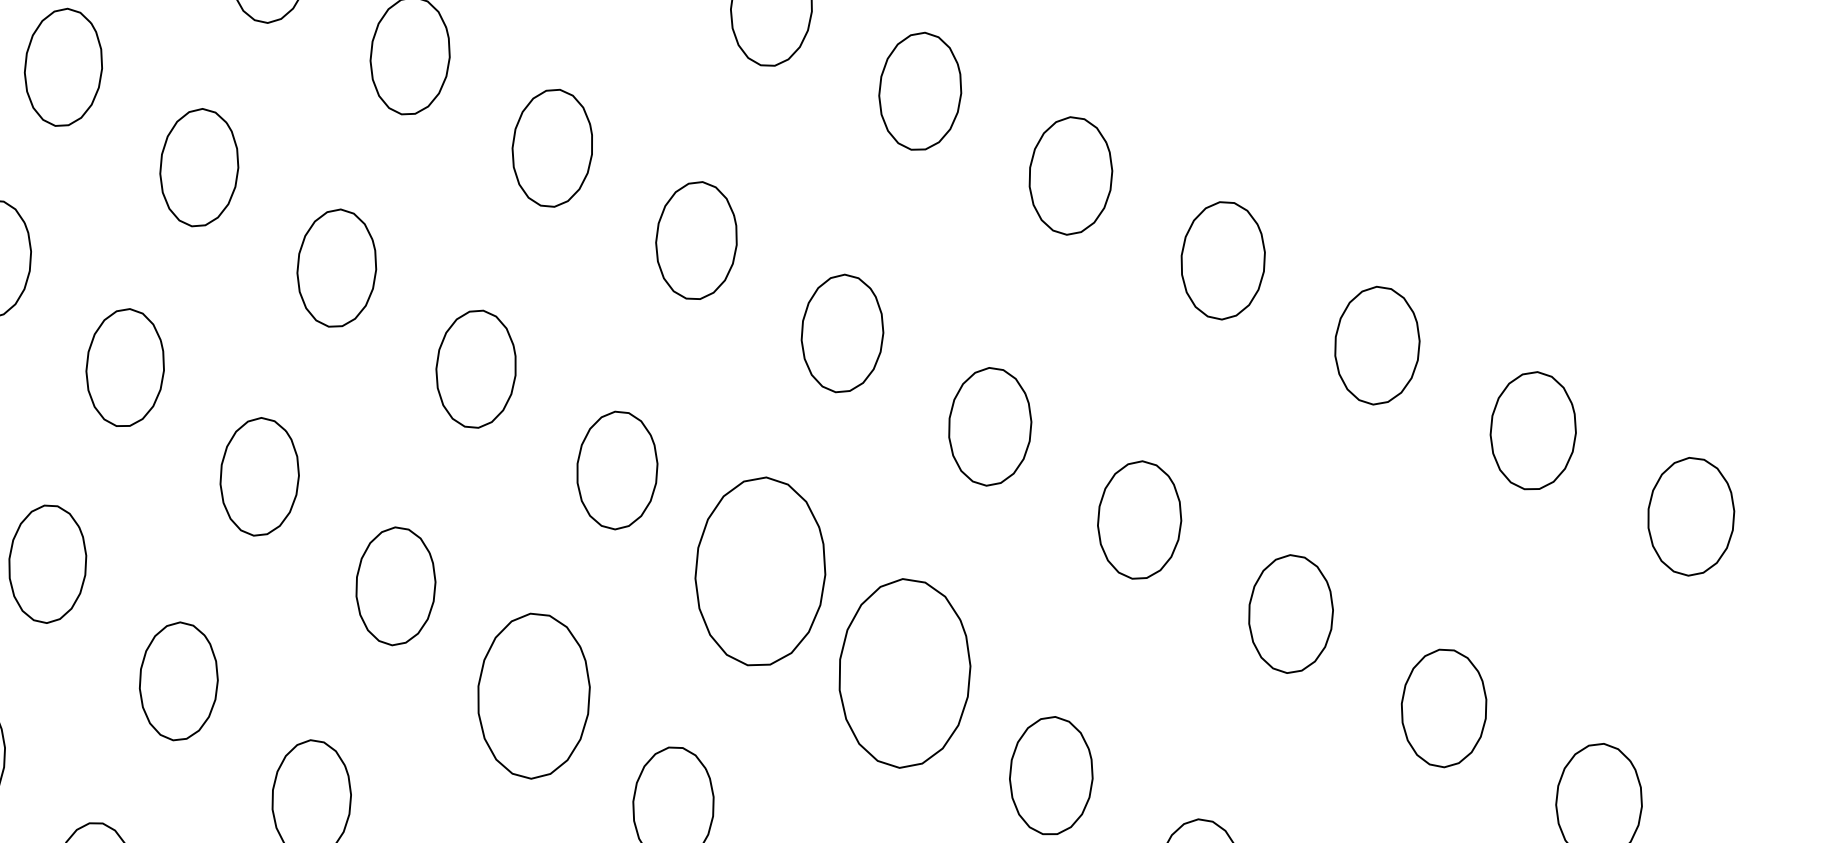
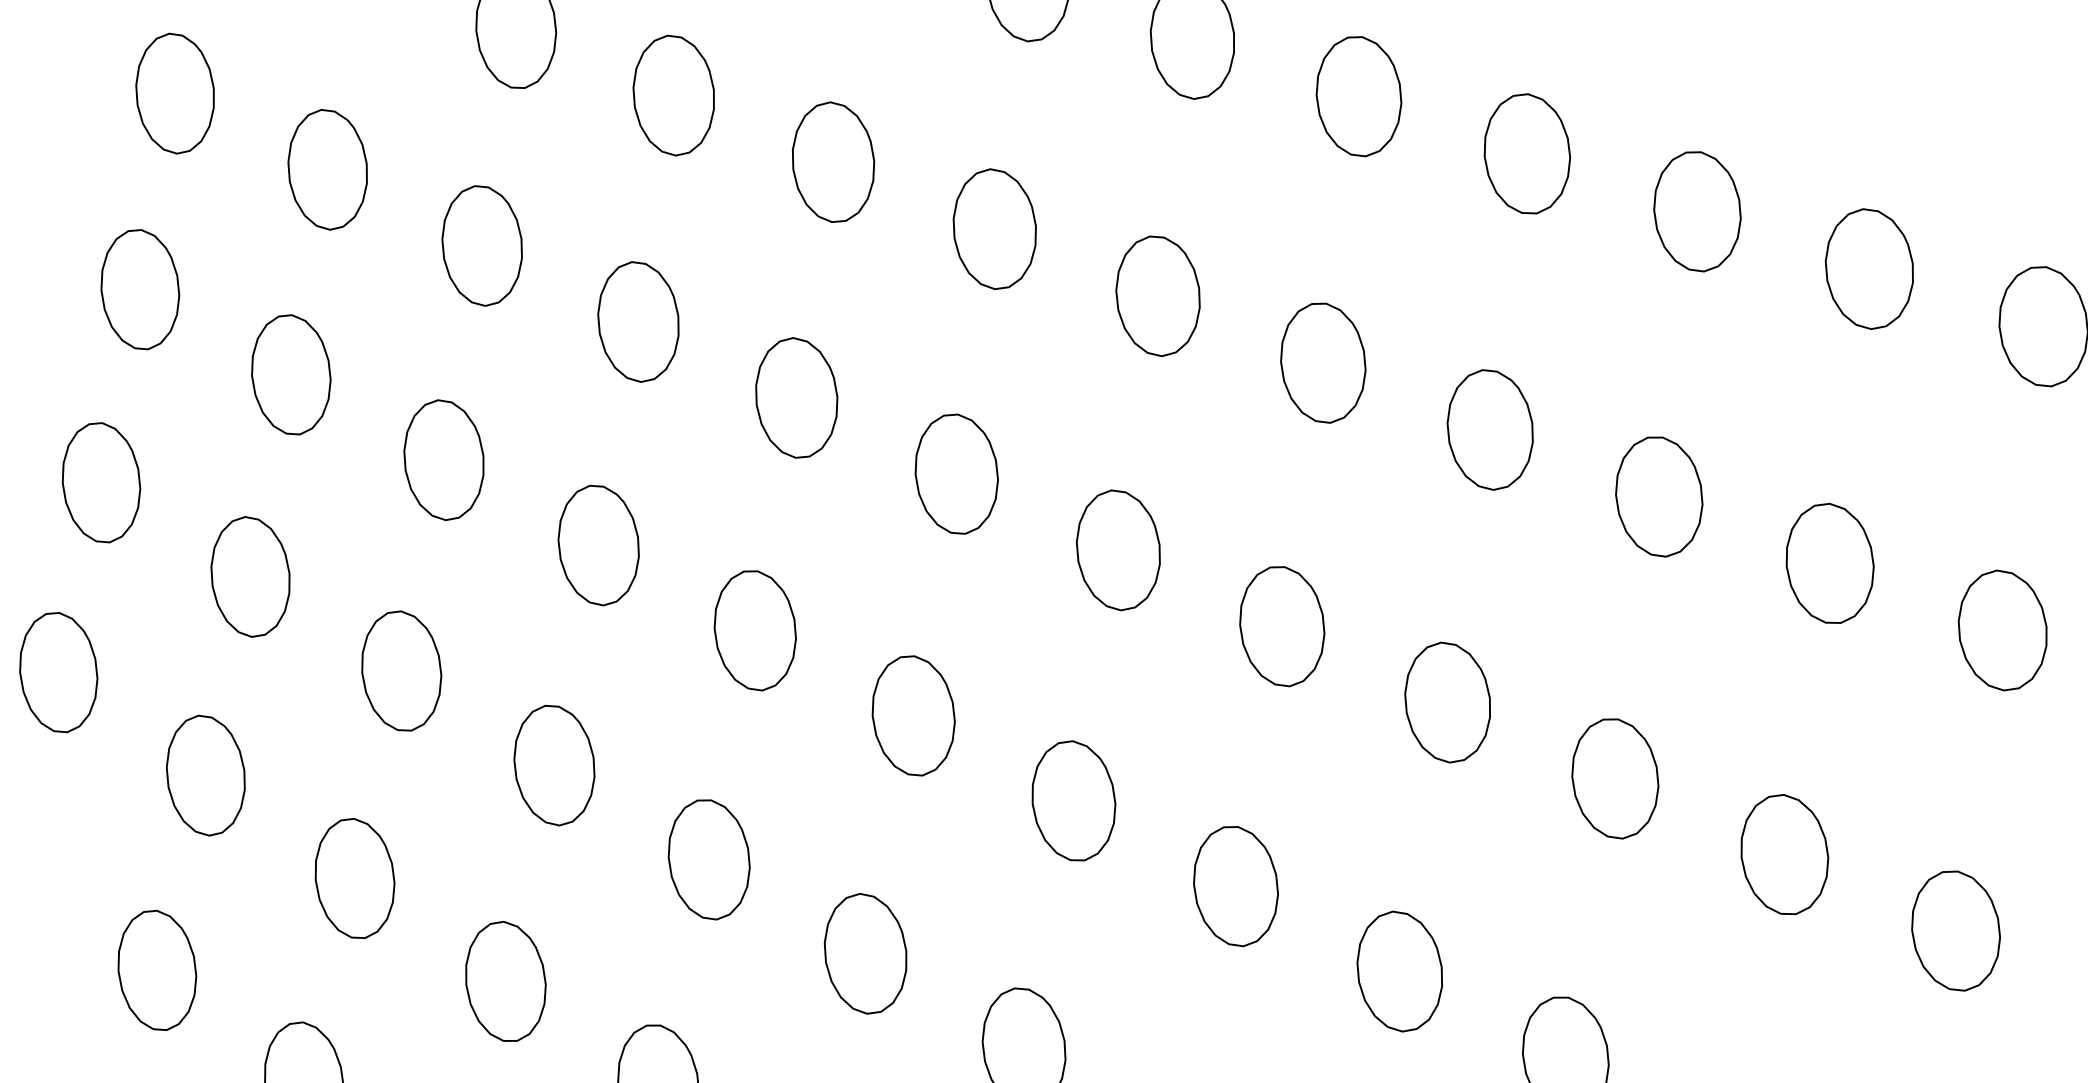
part: (759, 571) -> (1117, 550), size x0.62
part: (905, 673) -> (1282, 626), size x0.62
part: (533, 695) -> (913, 715), size x0.71

